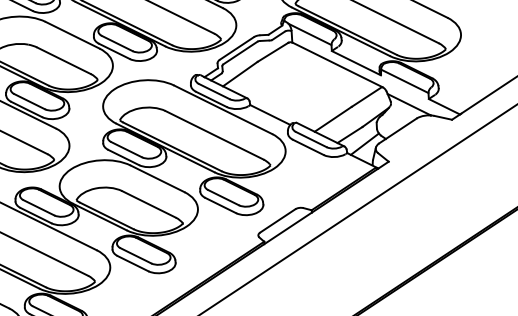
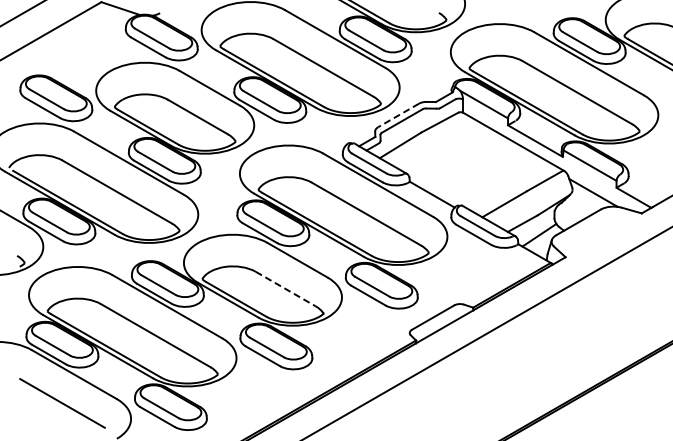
line: (236, 48) -> (398, 115), solid -> dashed
line: (148, 204) -> (285, 289), solid -> dashed

